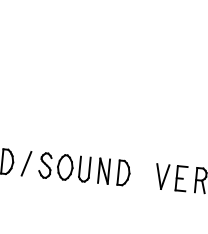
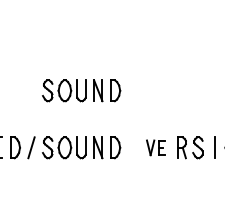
part: (90, 102) -> (81, 90), added
part: (170, 177) -> (155, 147), size x0.7

